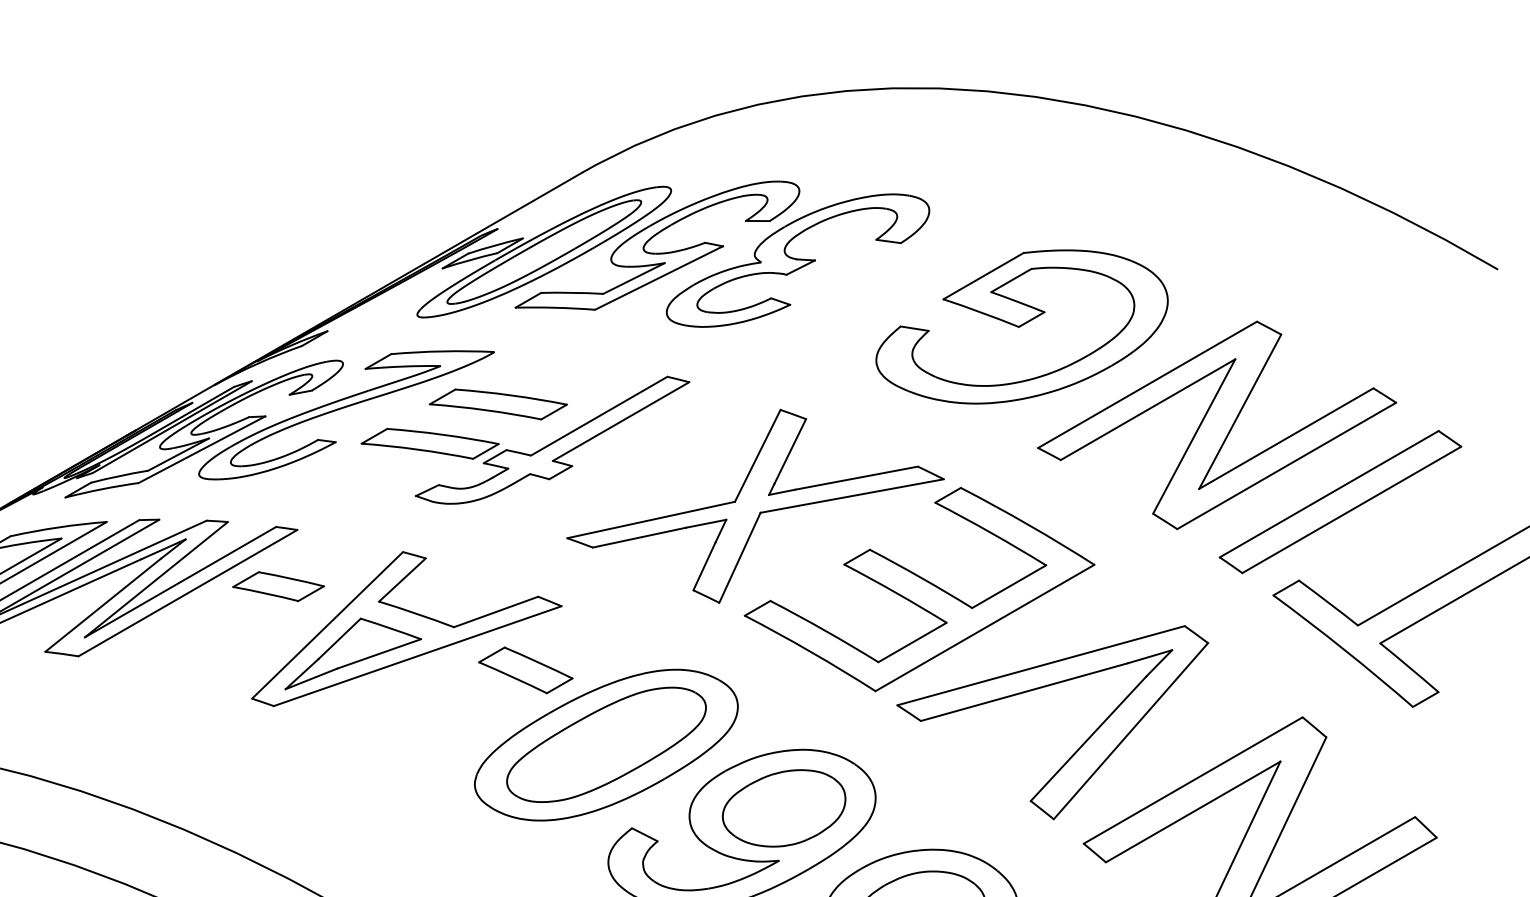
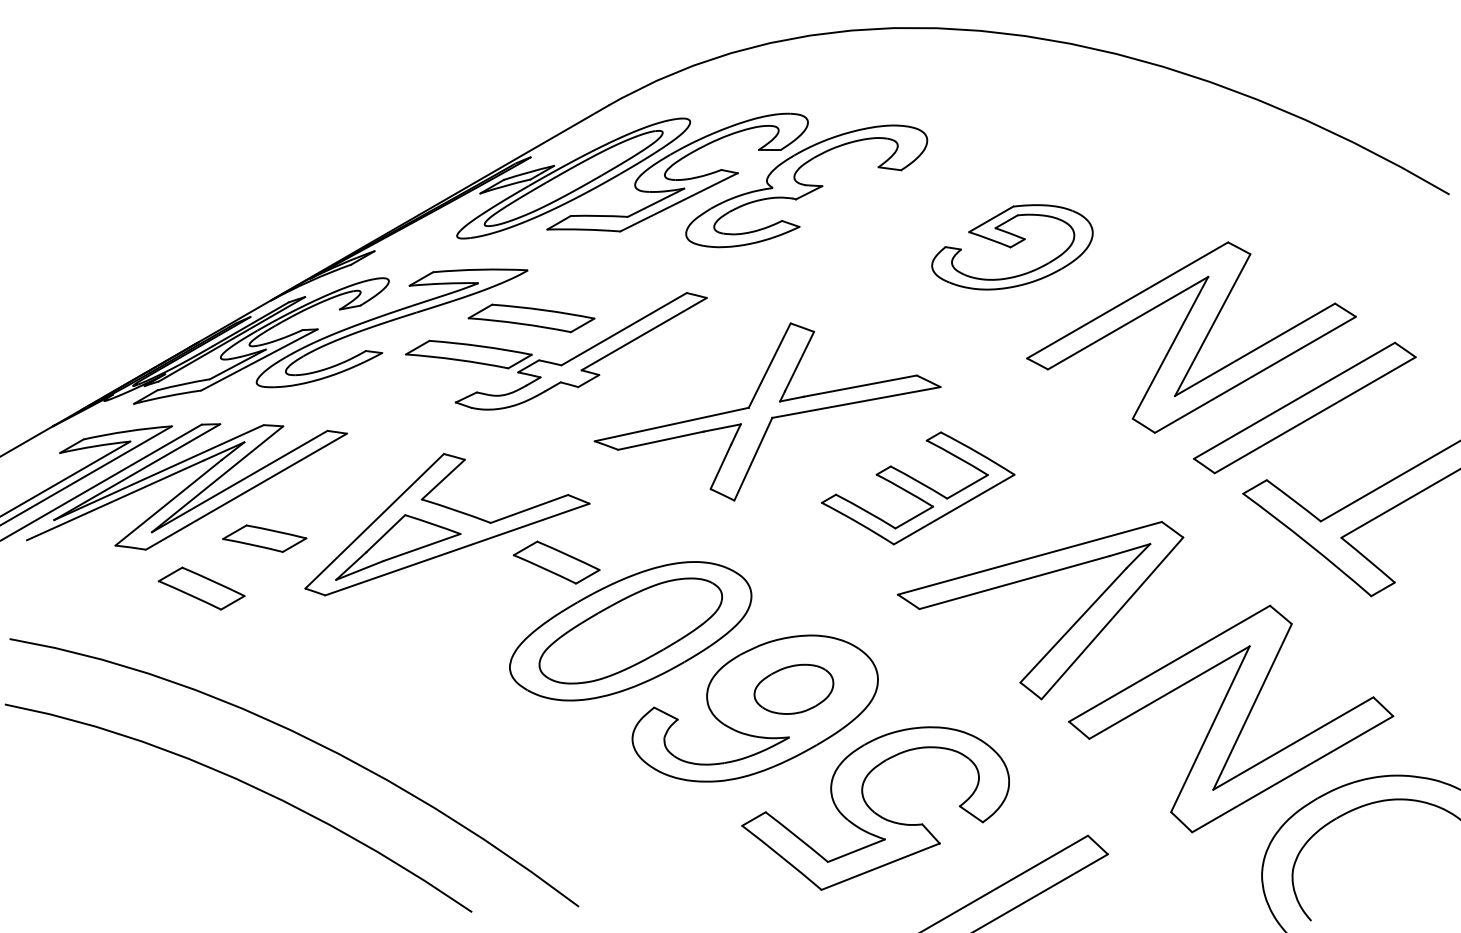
part: (1022, 327) -> (1012, 247), size x0.6
part: (278, 586) -> (264, 538), moved
part: (918, 589) -> (917, 488), size x0.6
part: (138, 698) -> (201, 588), added
part: (783, 808) -> (793, 689), size x0.7

